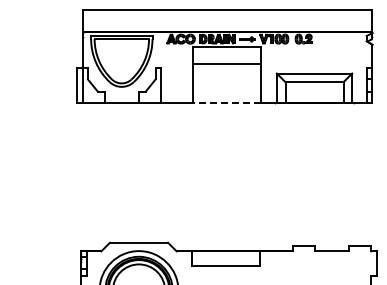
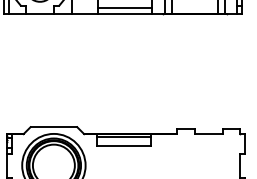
line: (227, 94) -> (125, 7), added
line: (227, 102) -> (125, 14), dashed -> solid
line: (226, 254) -> (124, 136), added

